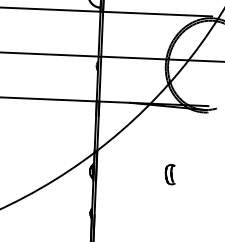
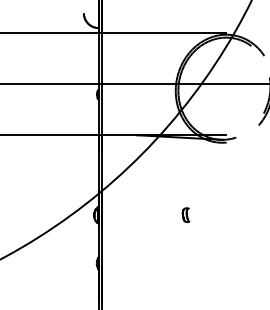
part: (169, 173) -> (185, 214), size x0.62

